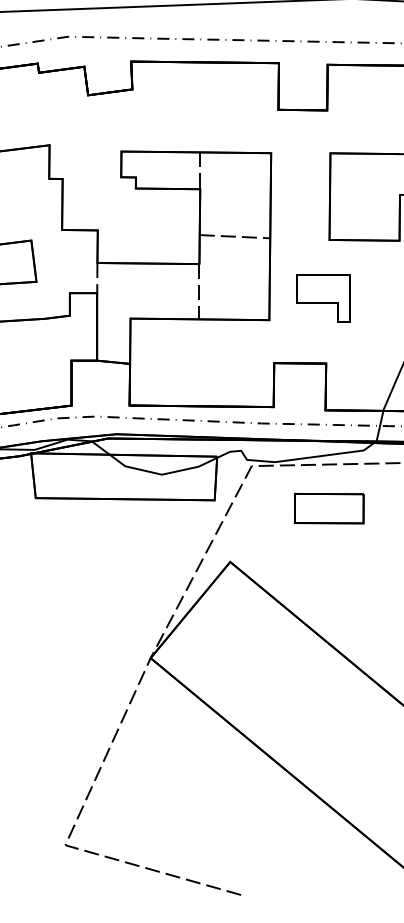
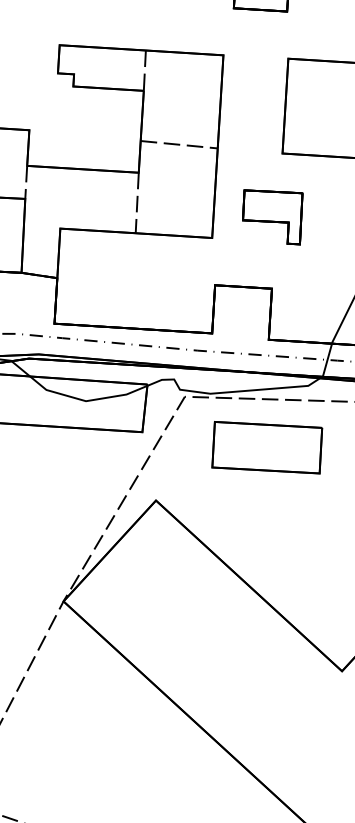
part: (329, 508) -> (267, 447), size x1.43

